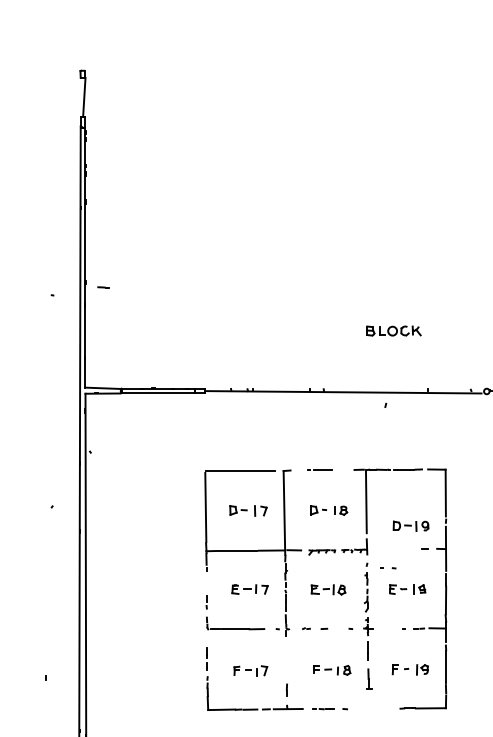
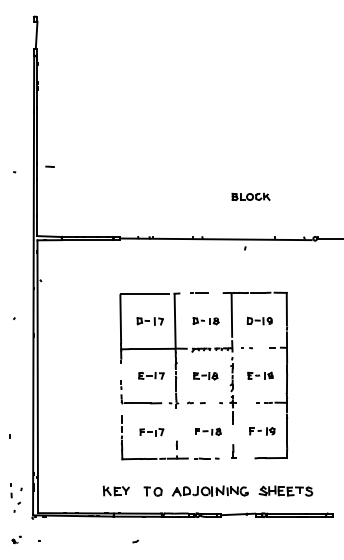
part: (410, 525) -> (259, 320), moved
part: (387, 568) -> (246, 348), moved
part: (368, 678) -> (233, 451), moved

